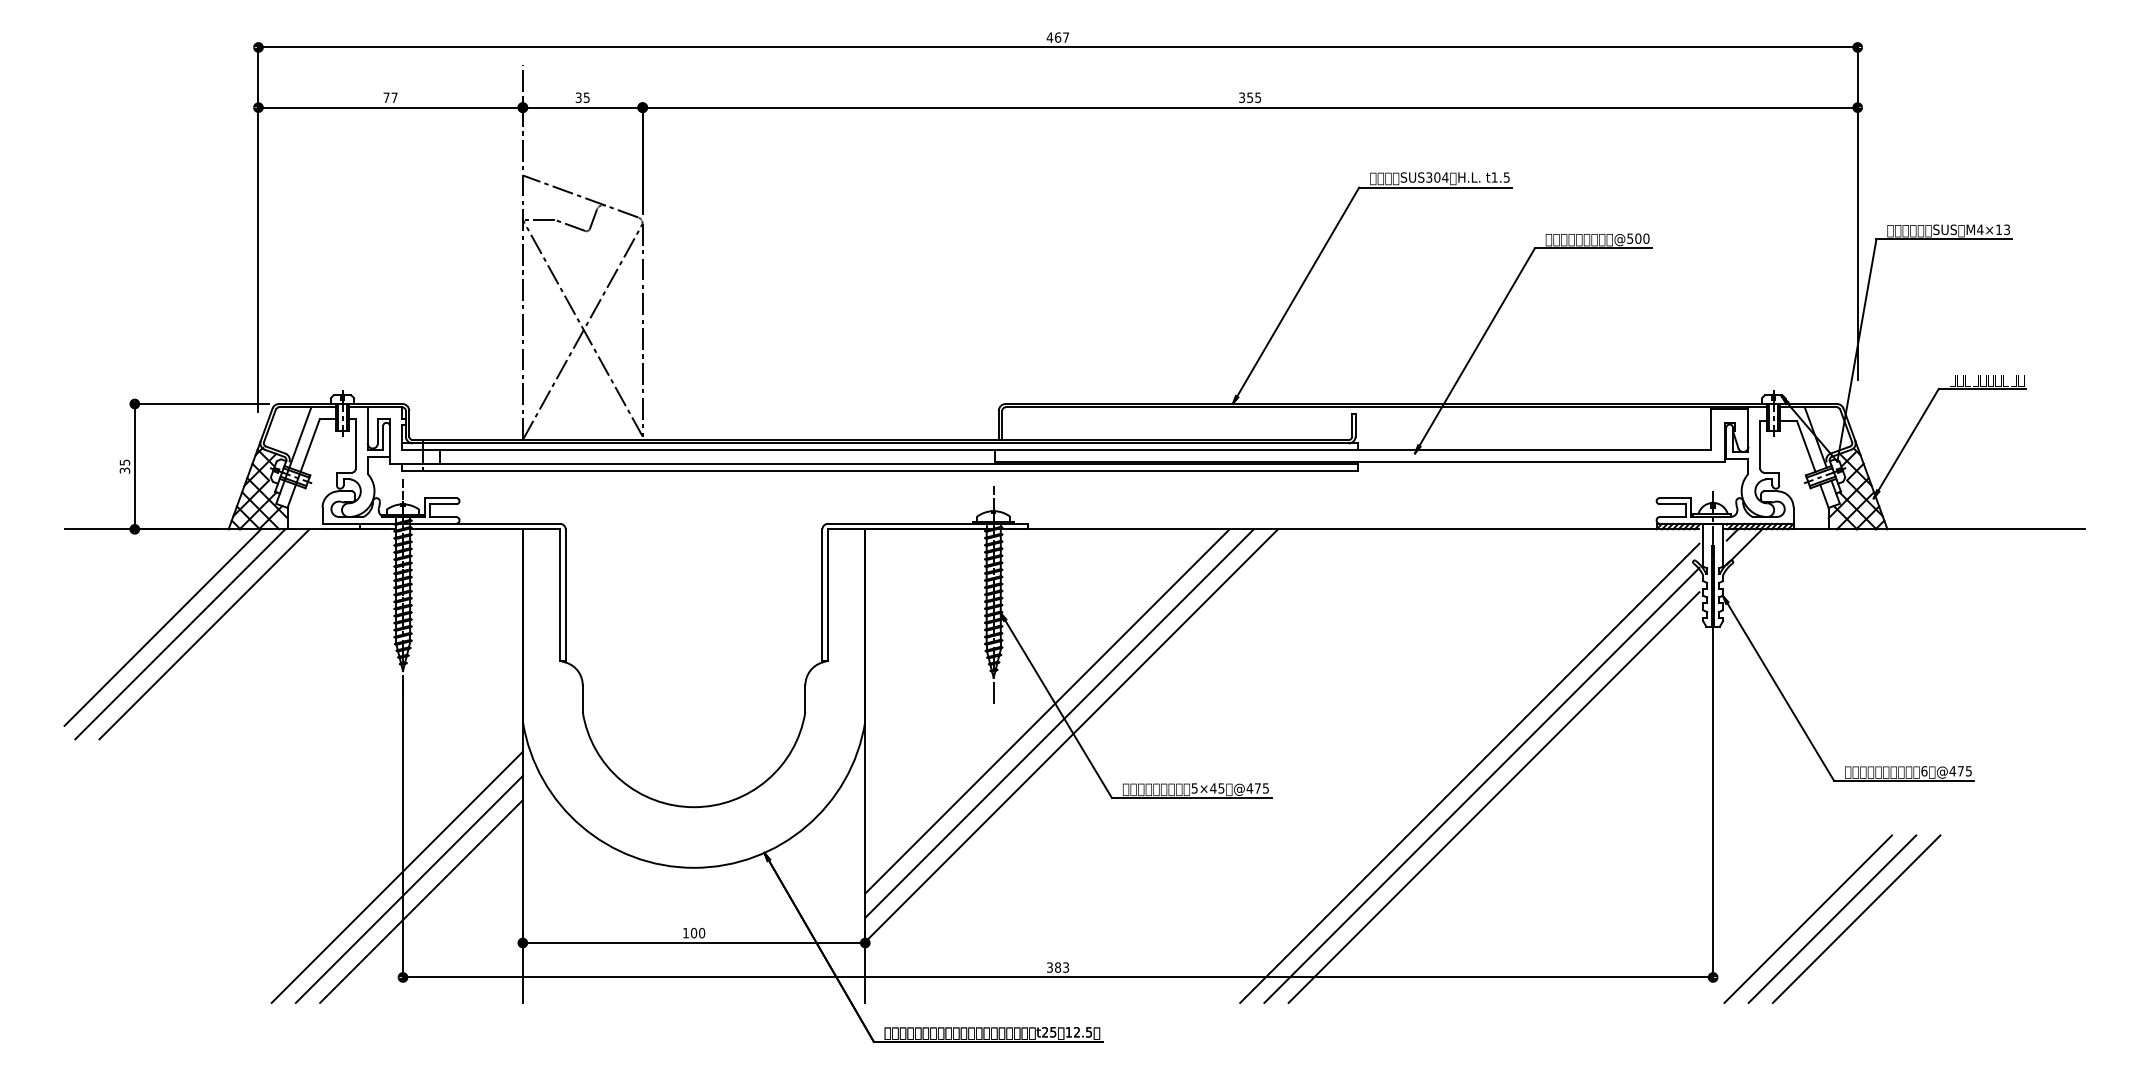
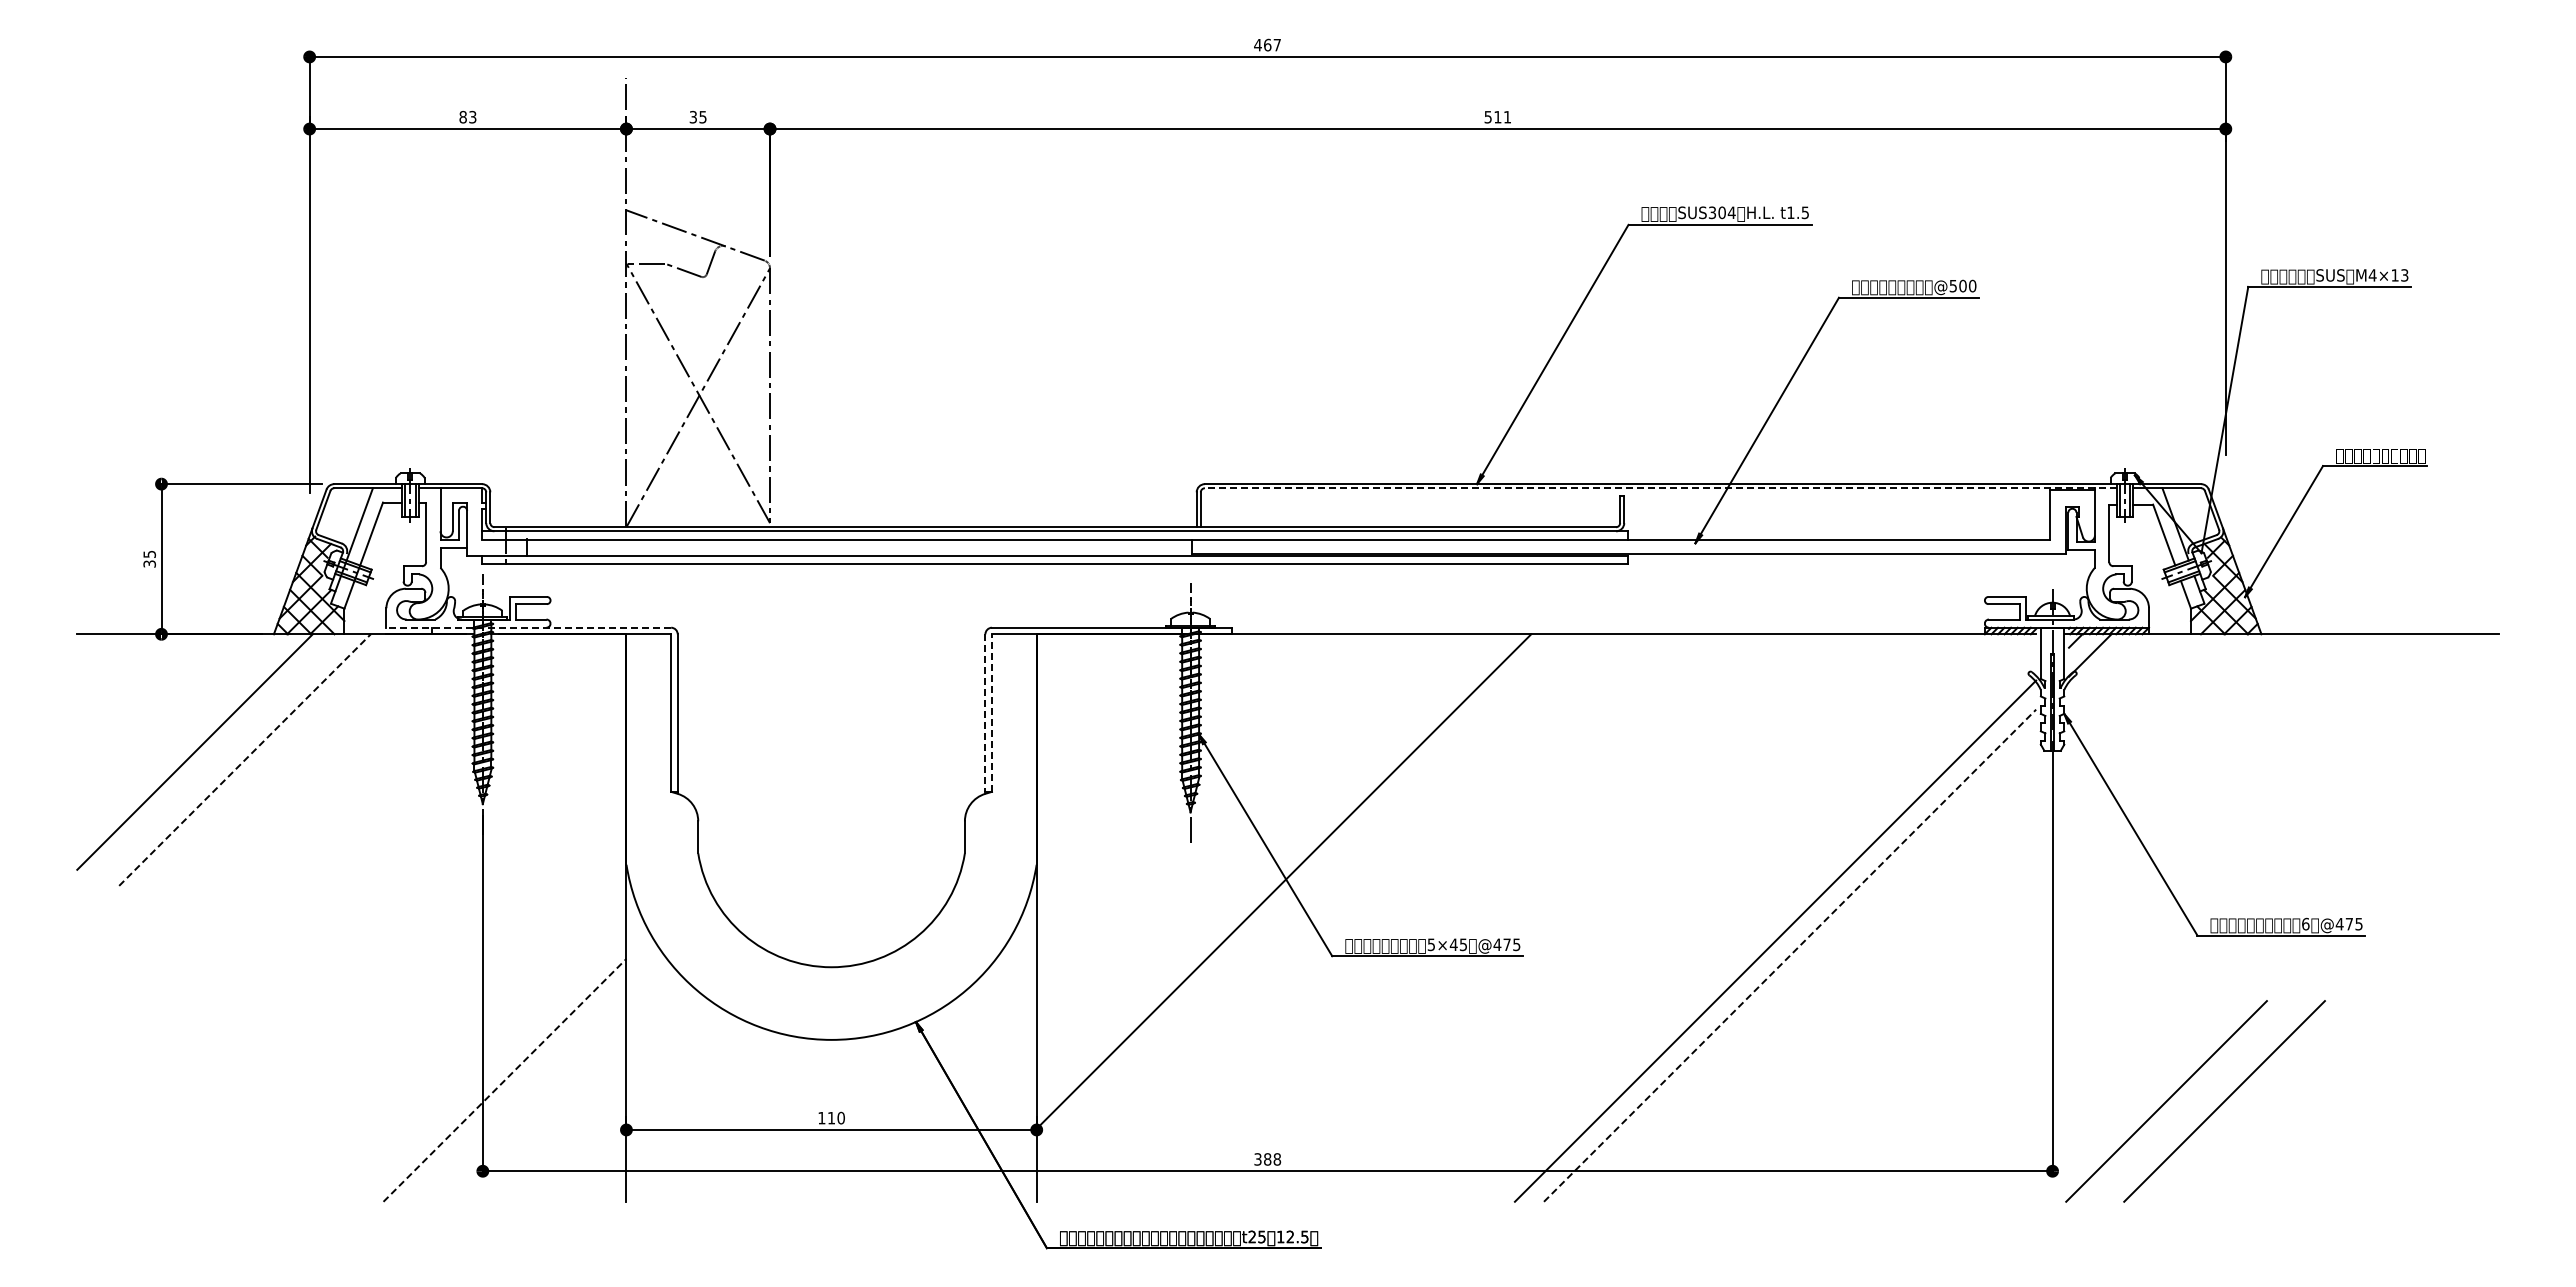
text: (390, 97) -> (467, 116), 77 -> 83
text: (1249, 97) -> (1497, 116), 355 -> 511
line: (1385, 407) -> (1660, 488), solid -> dashed
line: (441, 523) -> (528, 627), solid -> dashed
line: (822, 595) -> (985, 713), solid -> dashed
line: (828, 595) -> (992, 713), solid -> dashed
line: (179, 633) -> (215, 759), removed
line: (204, 634) -> (245, 760), solid -> dashed
line: (1047, 711) -> (1254, 852), removed
line: (1059, 723) -> (1269, 866), removed
line: (1469, 773) -> (1760, 926), removed
line: (1494, 797) -> (1790, 955), solid -> dashed
line: (396, 876) -> (475, 1050), removed
line: (409, 889) -> (490, 1065), removed
line: (421, 901) -> (504, 1080), solid -> dashed
line: (1832, 919) -> (2195, 1101), removed
text: (694, 932) -> (831, 1117), 100 -> 110
text: (1066, 967) -> (1277, 1159), 383 -> 388

